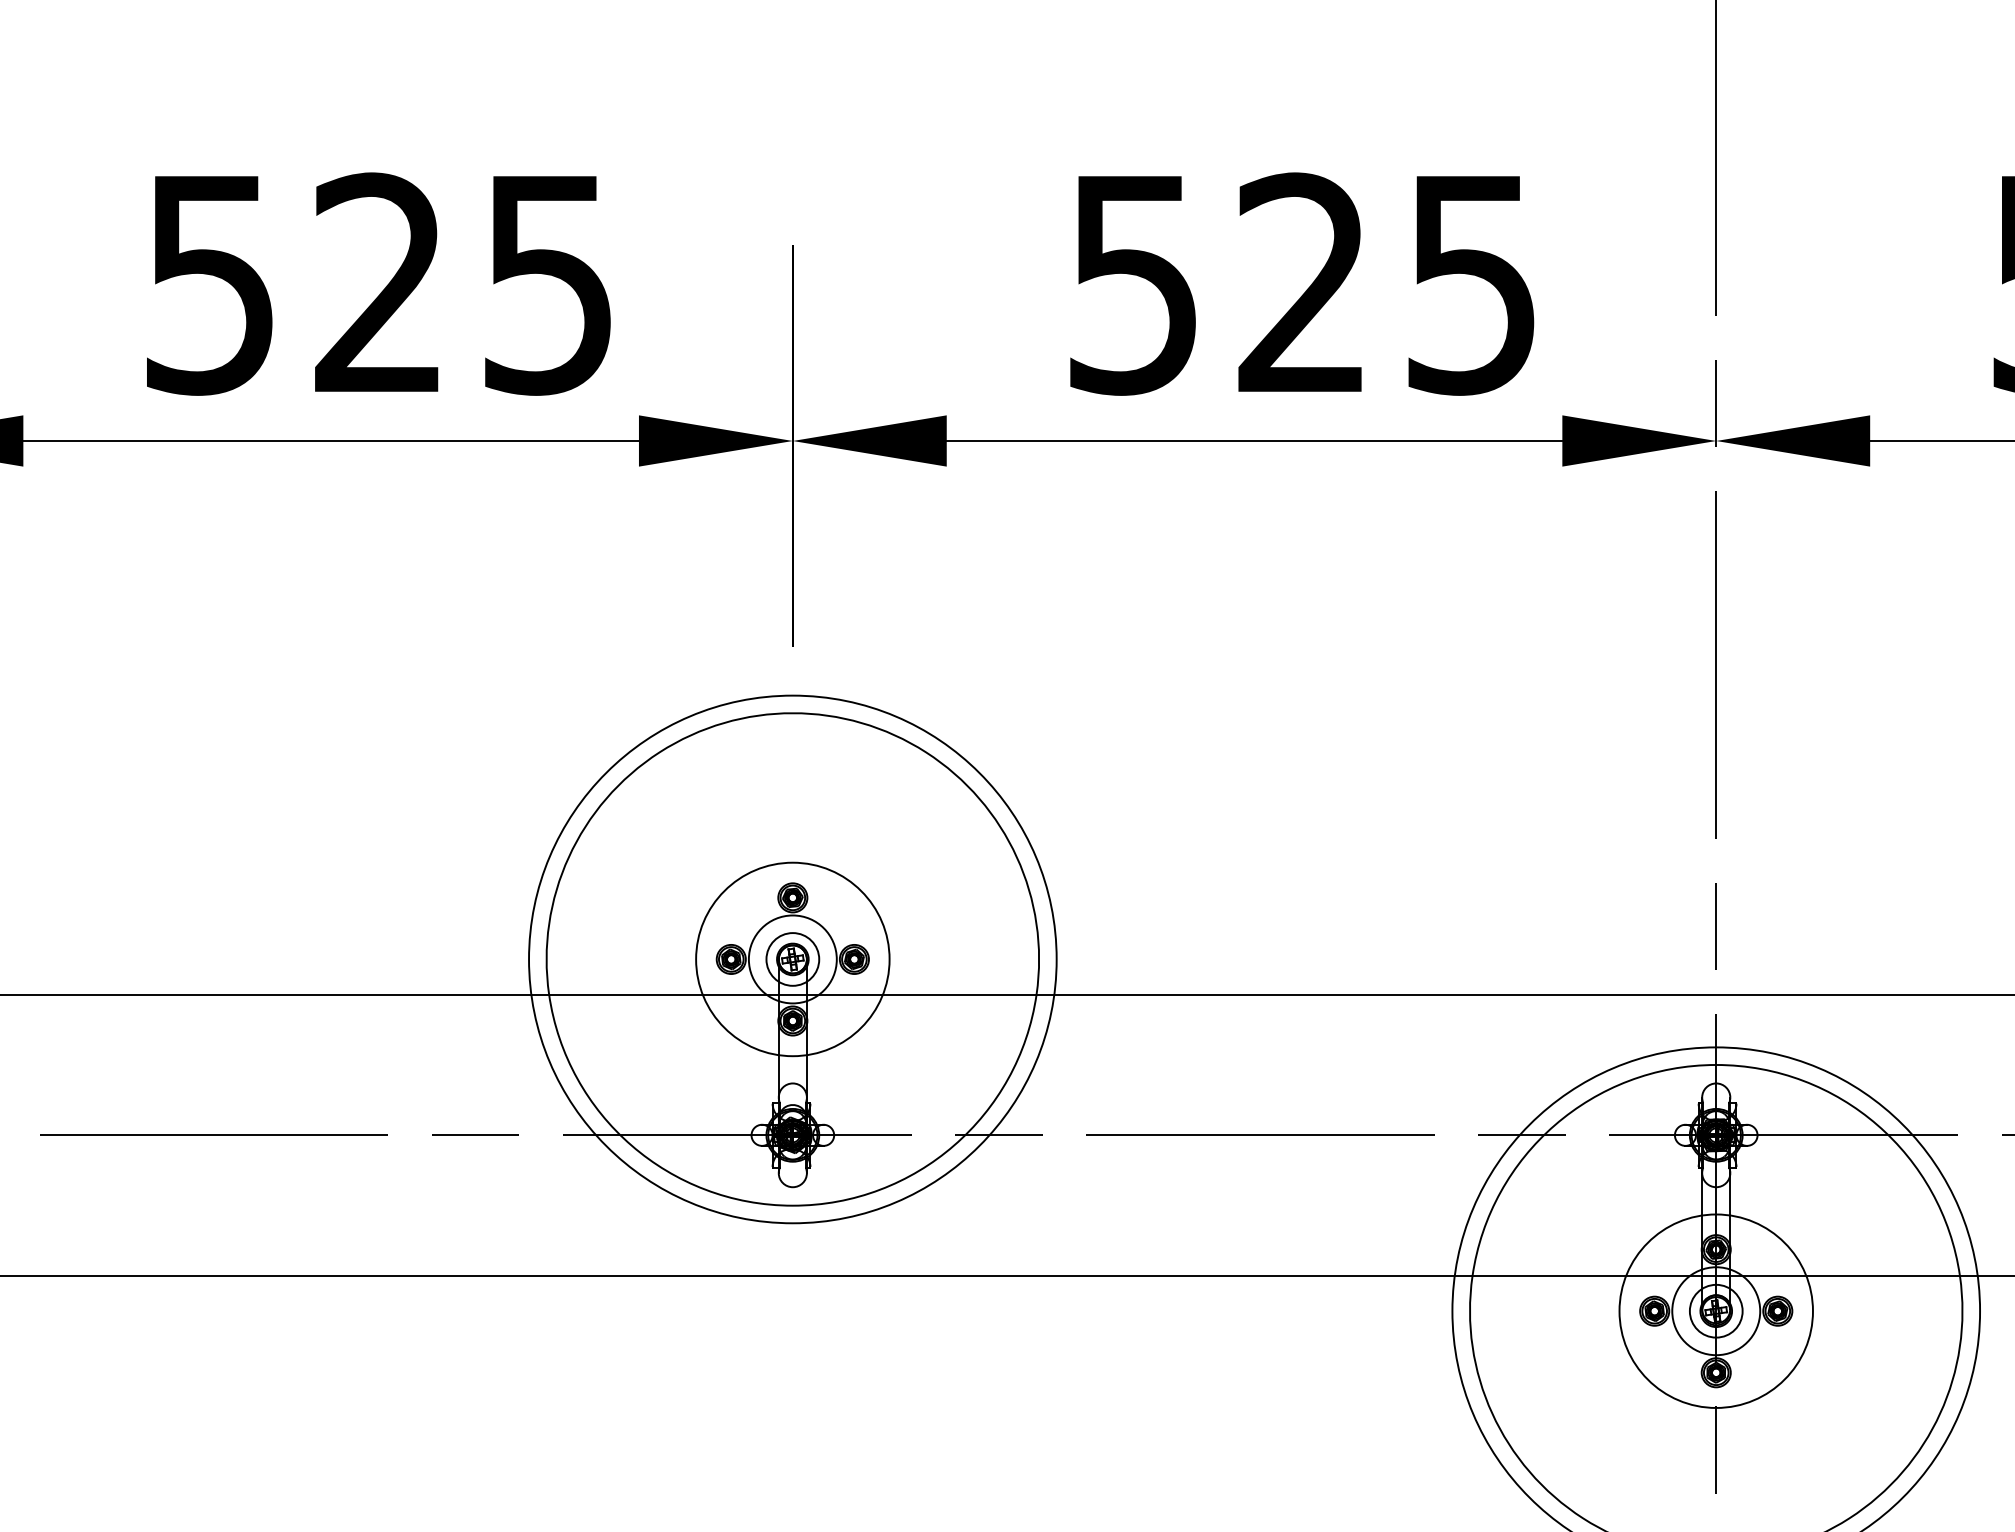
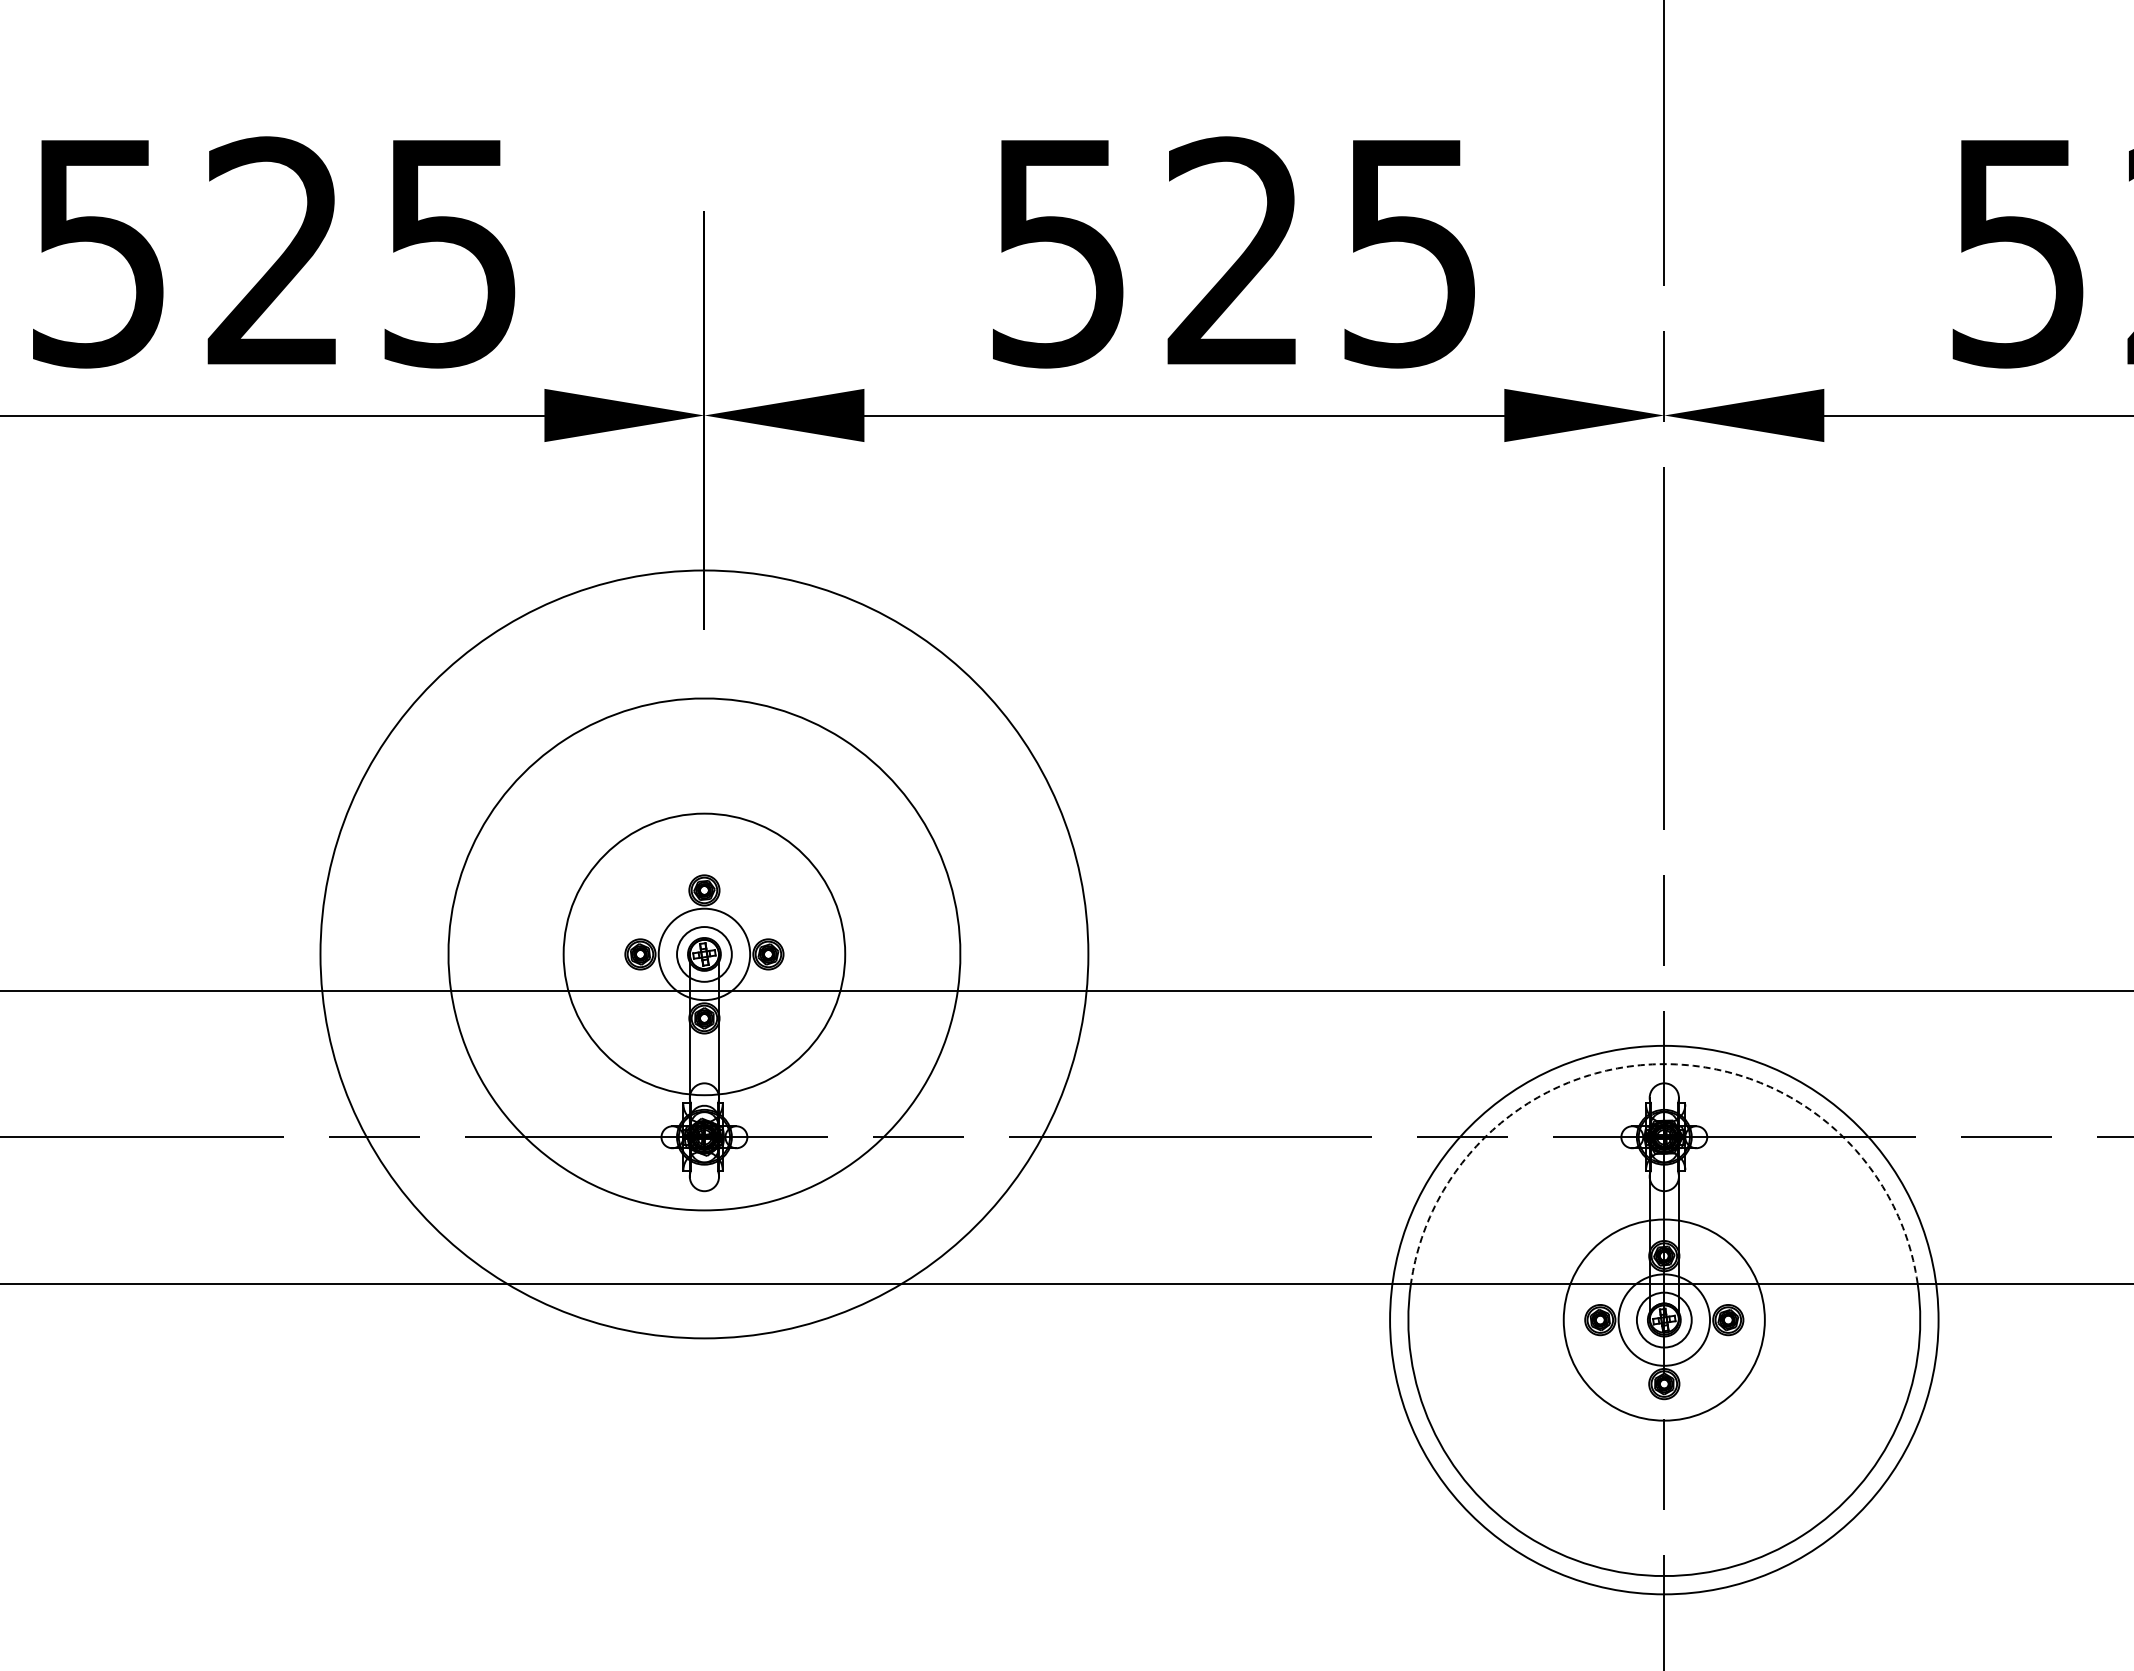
circle: (792, 958) -> (704, 953), size x1.4
circle: (792, 959) -> (704, 954), size x1.4
arc: (1716, 1065) -> (1664, 1064), solid -> dashed

